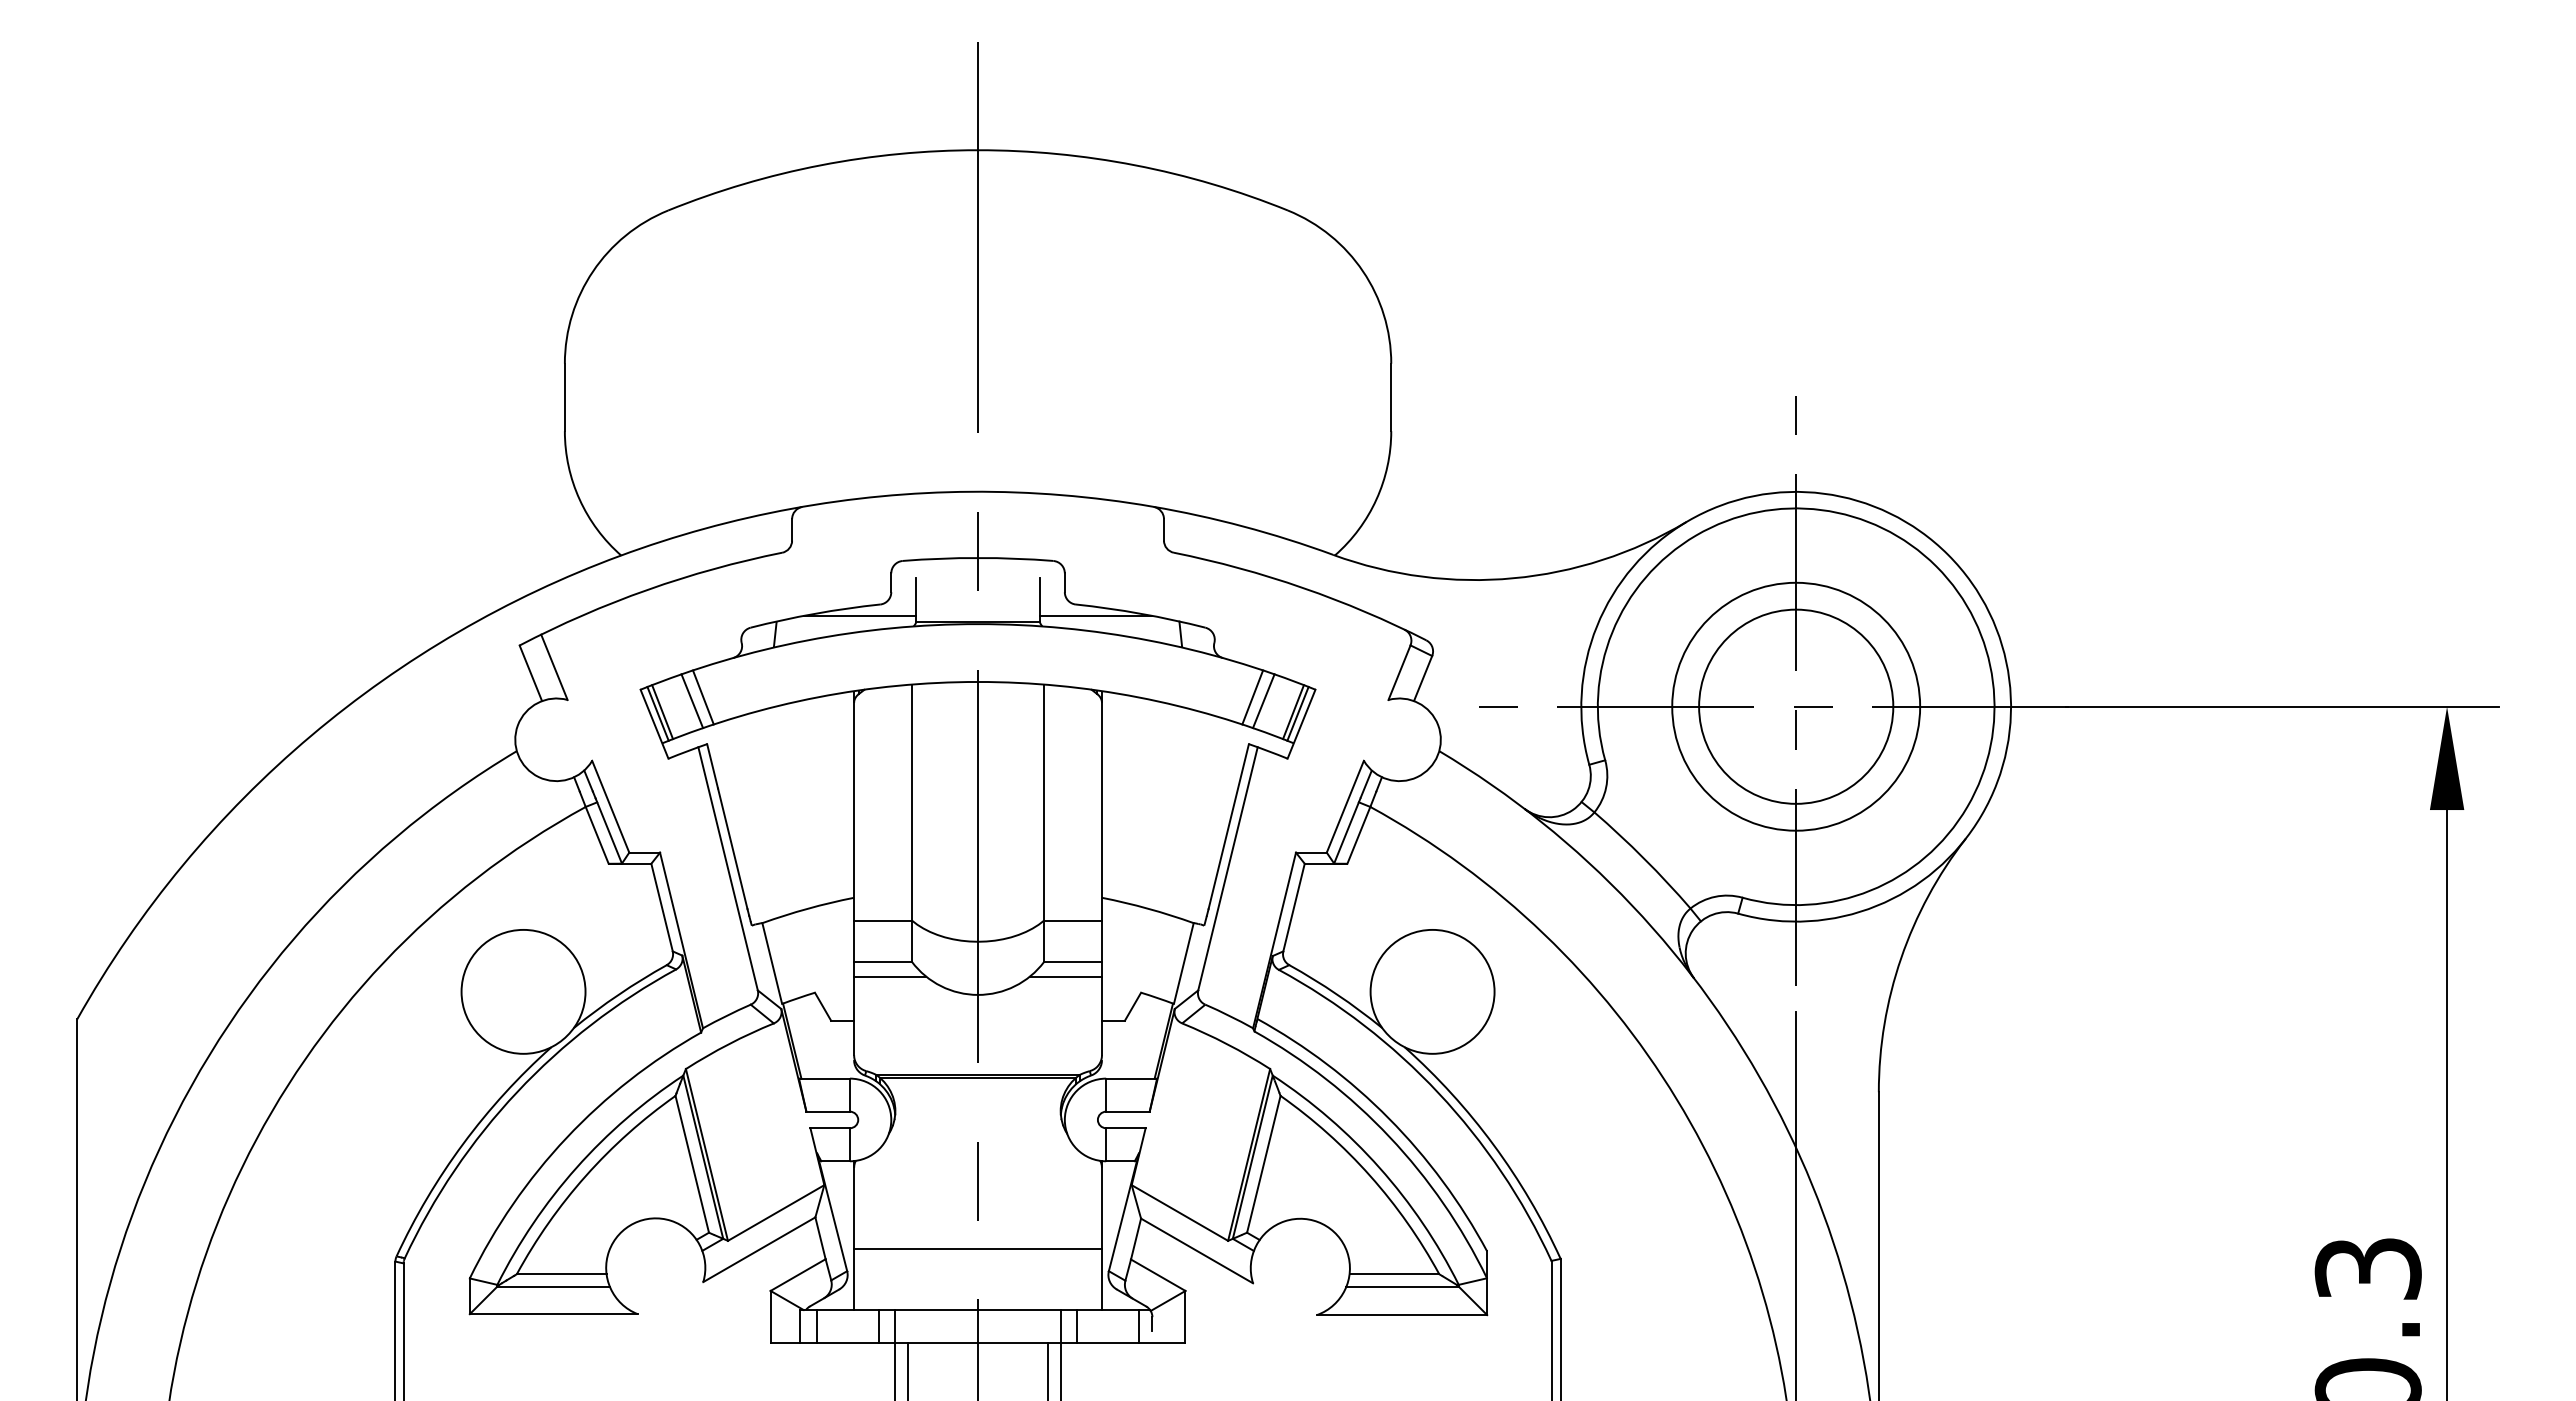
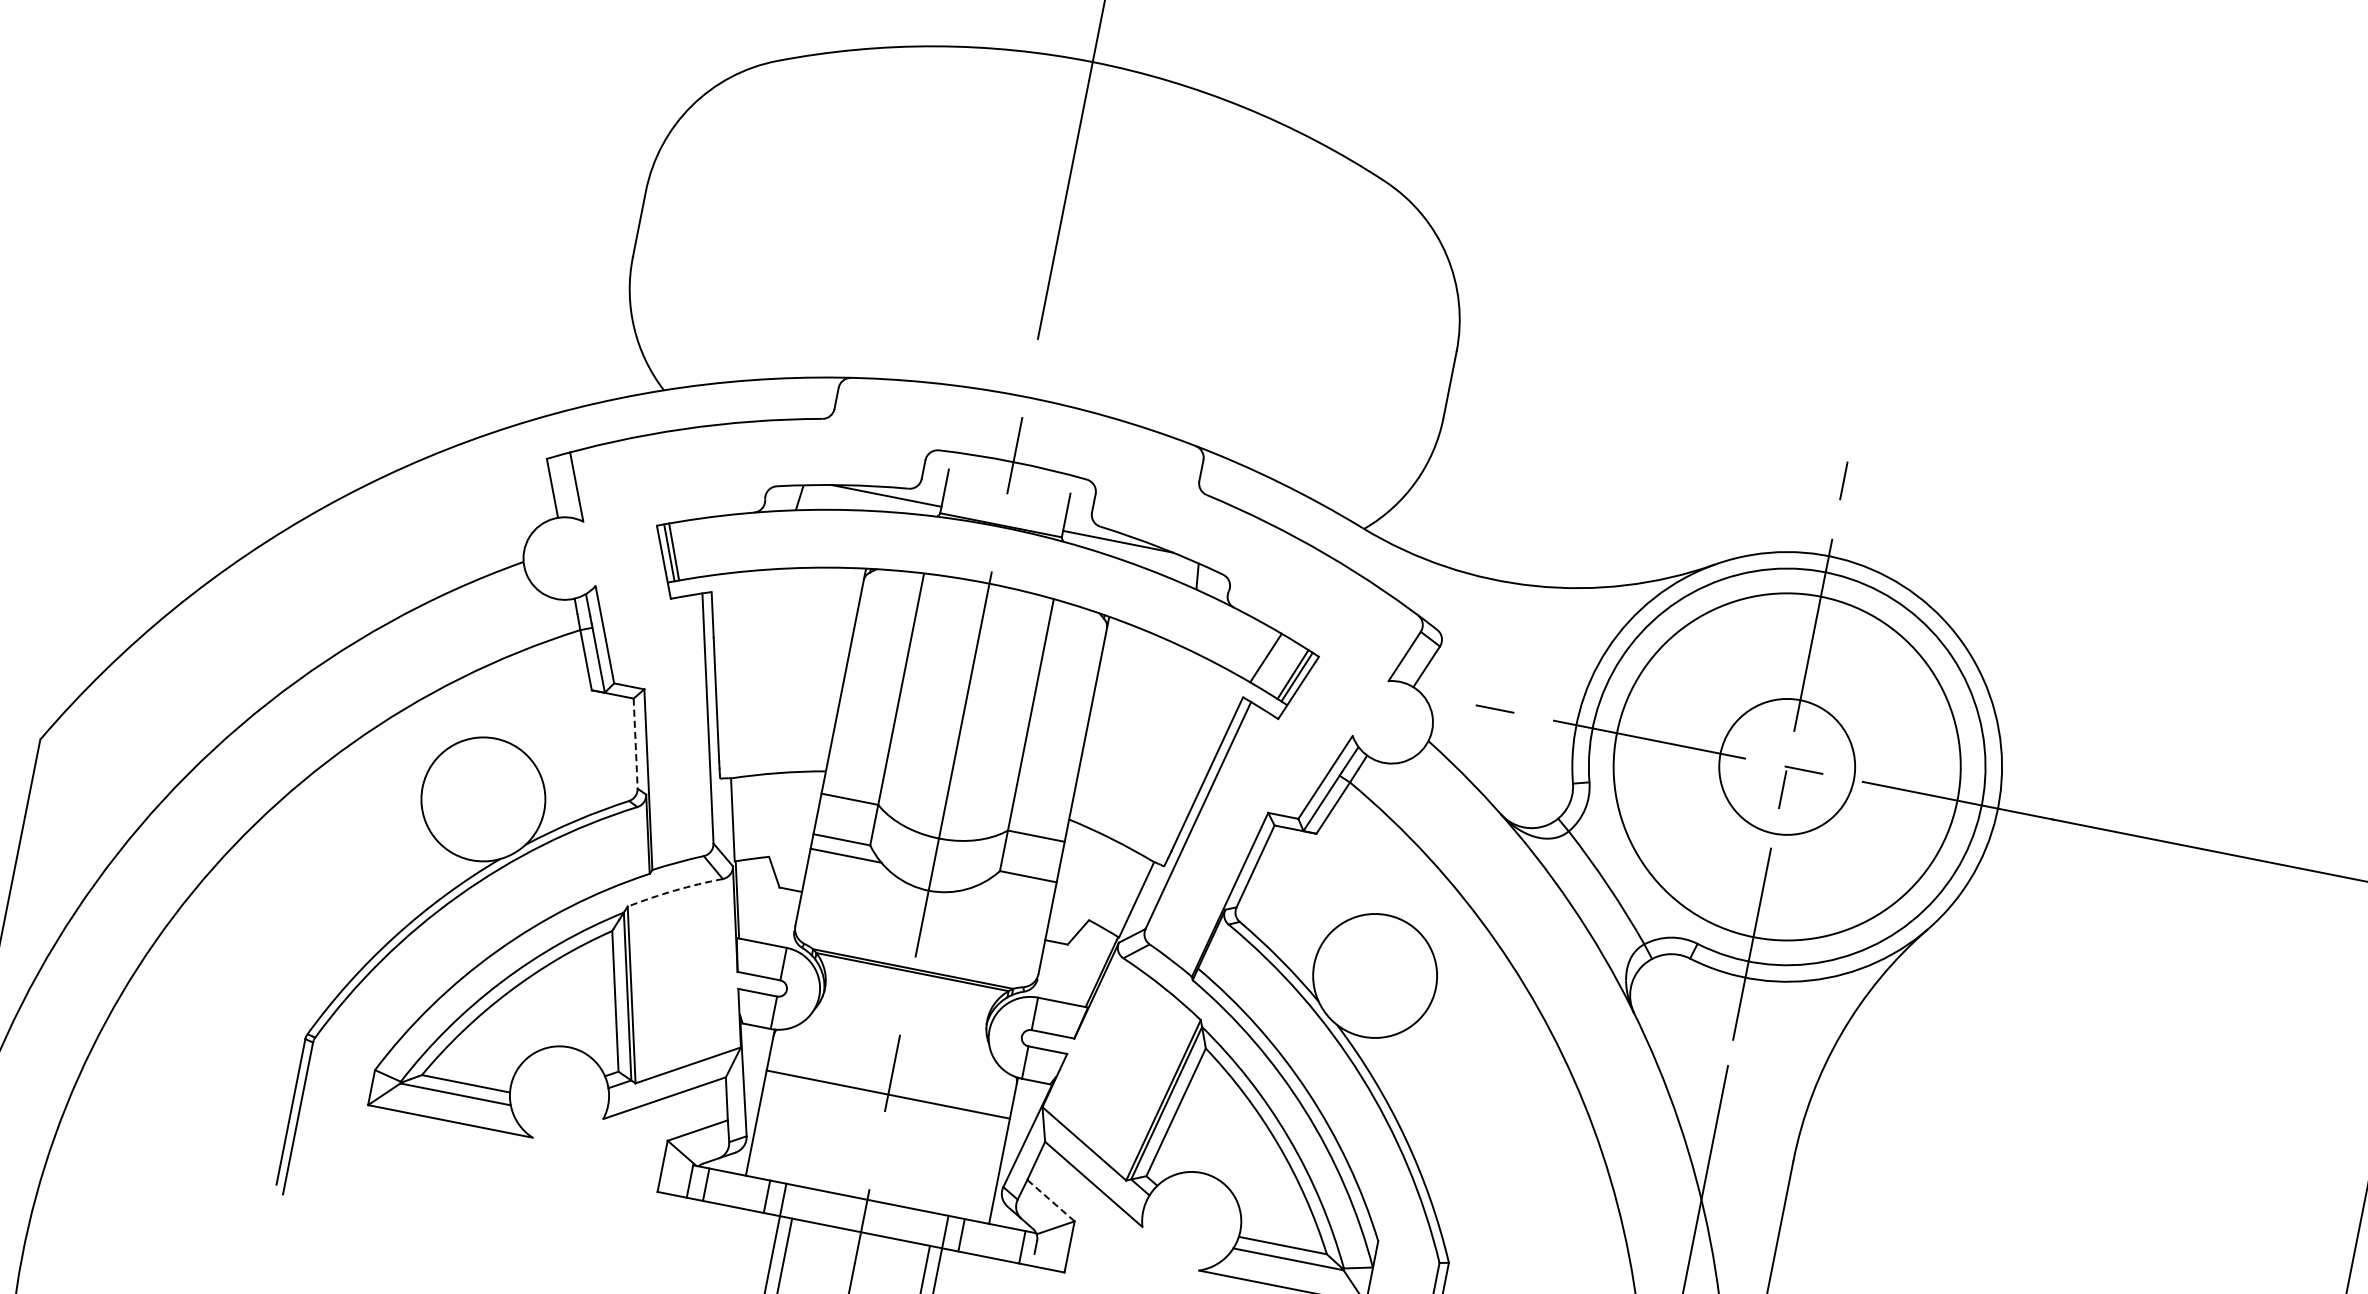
line: (703, 697) -> (717, 545), removed
line: (1252, 697) -> (1255, 652), removed
line: (692, 701) -> (705, 547), removed
circle: (1796, 706) -> (1787, 766), size x0.7
circle: (1796, 706) -> (1787, 766), size x1.4
line: (662, 908) -> (635, 744), solid -> dashed
line: (1065, 976) -> (1018, 889), removed
arc: (728, 1044) -> (674, 890), solid -> dashed
line: (978, 1248) -> (888, 1094), moved
line: (1157, 1274) -> (1050, 1199), solid -> dashed

